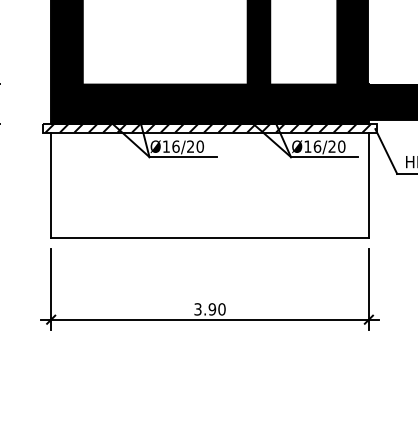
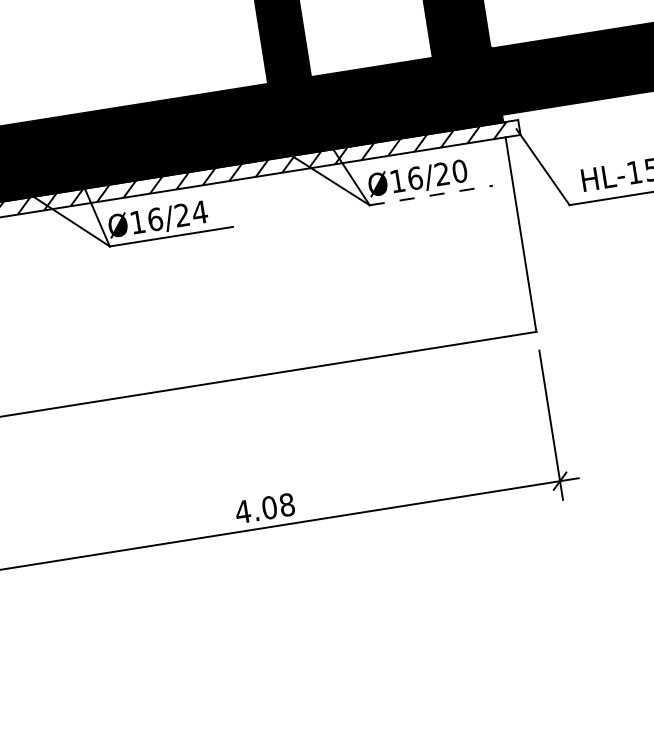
text: (200, 146) -> (200, 212), Ø16/20 -> Ø16/24
line: (324, 157) -> (431, 196), solid -> dashed
text: (209, 309) -> (264, 508), 3.90 -> 4.08

